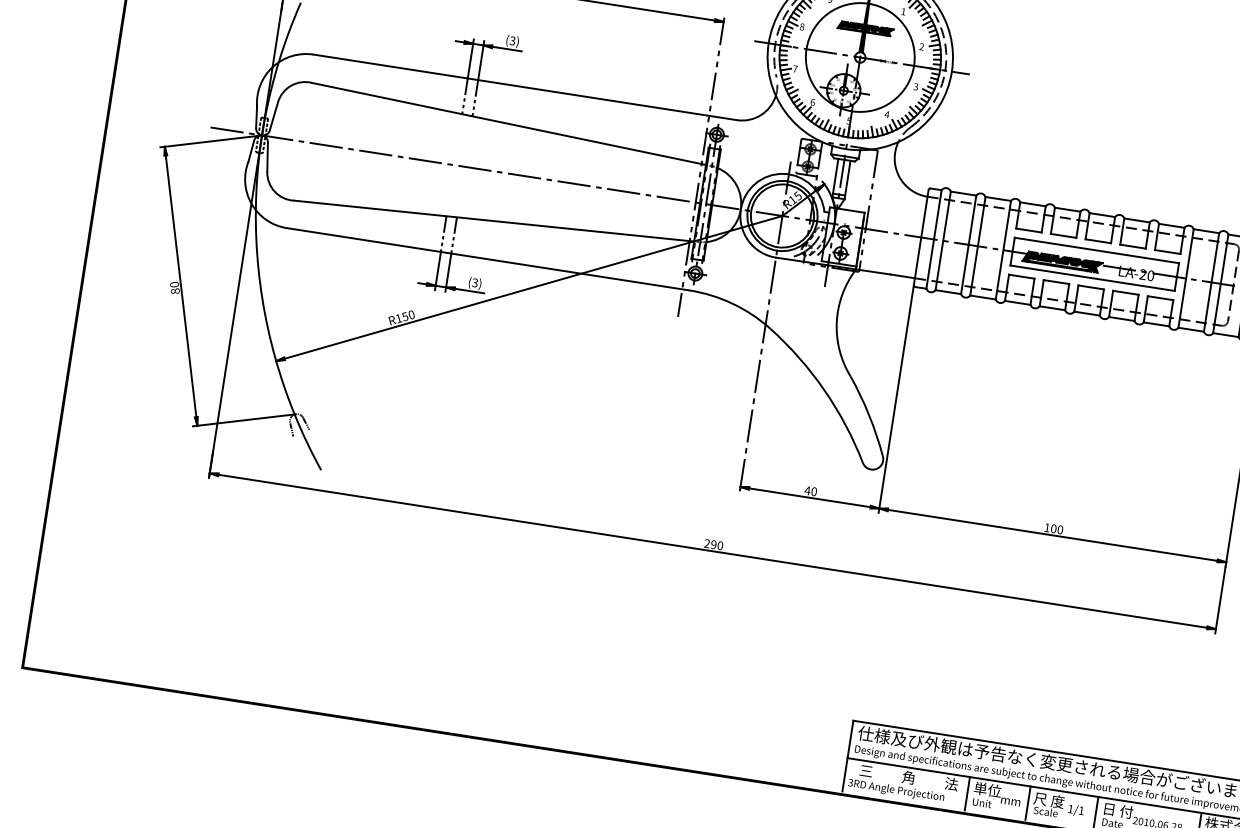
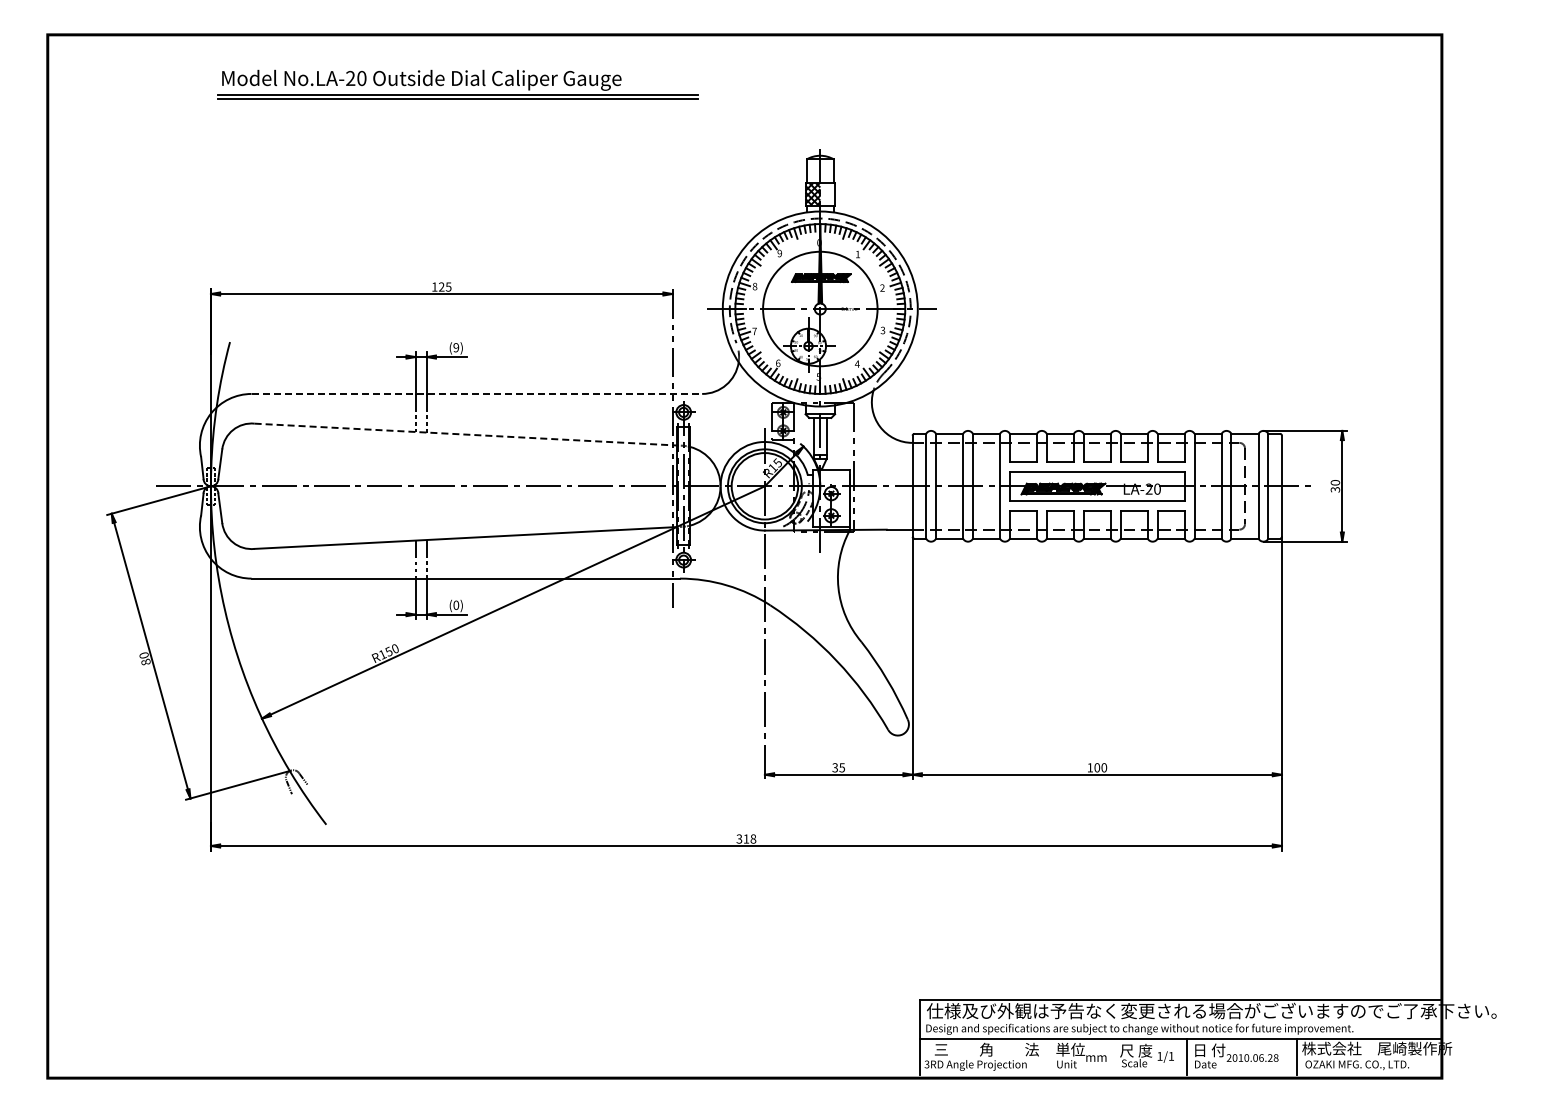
text: (512, 40) -> (456, 347), (3) -> (9)
line: (525, 87) -> (477, 393), solid -> dashed
line: (508, 123) -> (465, 434), solid -> dashed
text: (475, 282) -> (456, 604), (3) -> (0)
text: (810, 490) -> (838, 767), 40 -> 35
text: (713, 544) -> (746, 838), 290 -> 318
line: (967, 793) -> (1050, 1056), removed
line: (1027, 802) -> (1114, 1056), removed

